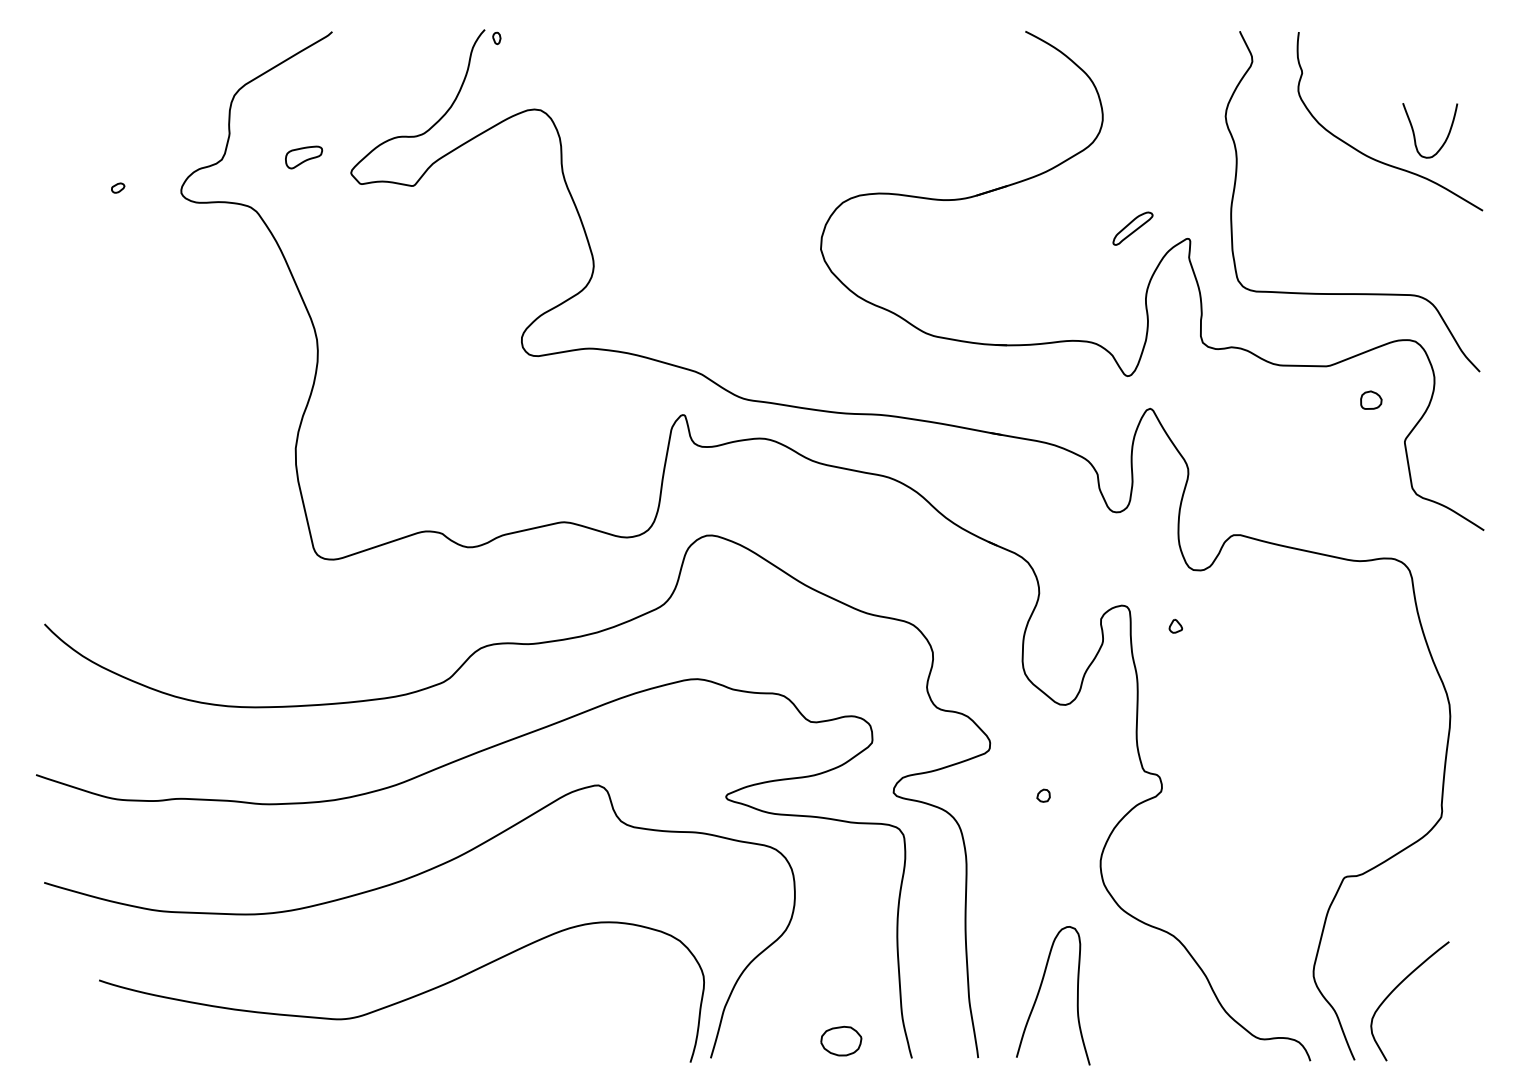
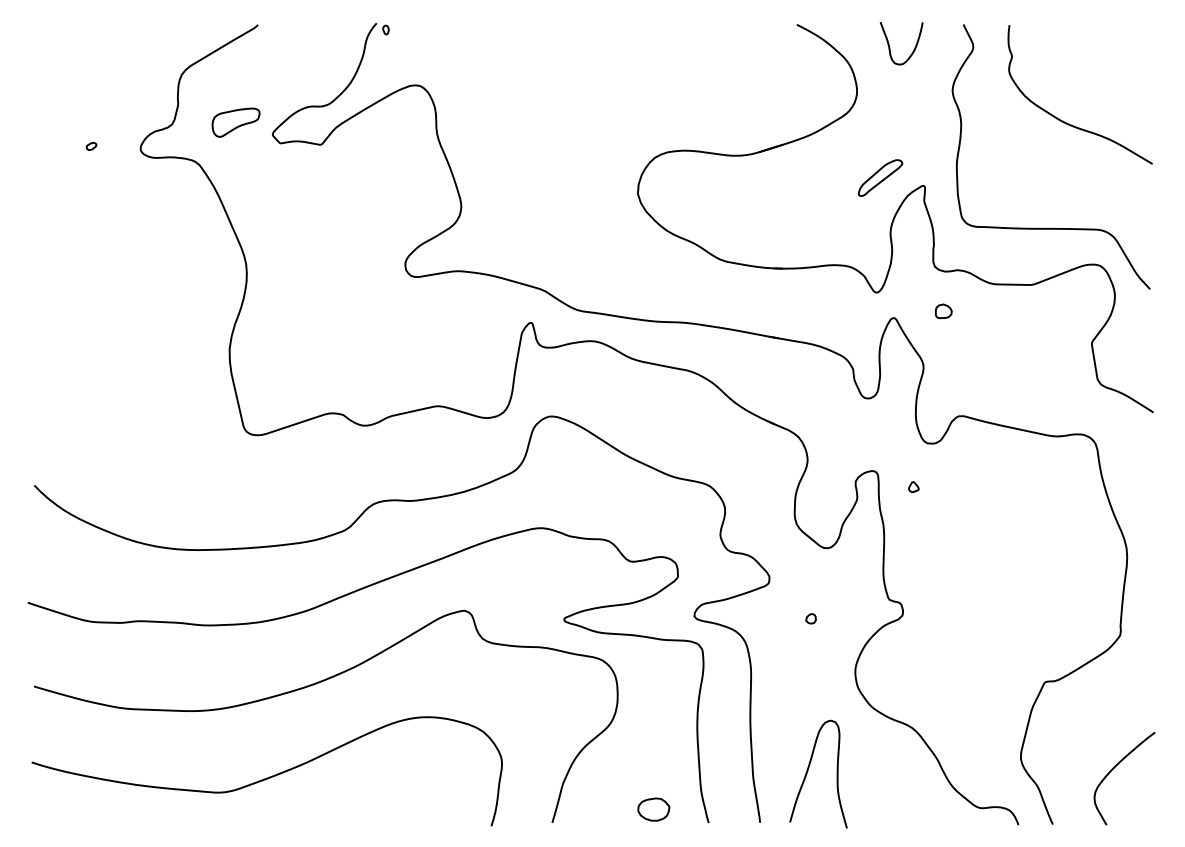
curve: (1414, 131) -> (889, 44), moved
part: (303, 157) -> (235, 122), size x1.67
part: (1132, 228) -> (880, 177), size x1.43
part: (1371, 399) -> (943, 310), moved
curve: (1396, 988) -> (1114, 768), moved
curve: (403, 999) -> (268, 777), moved

